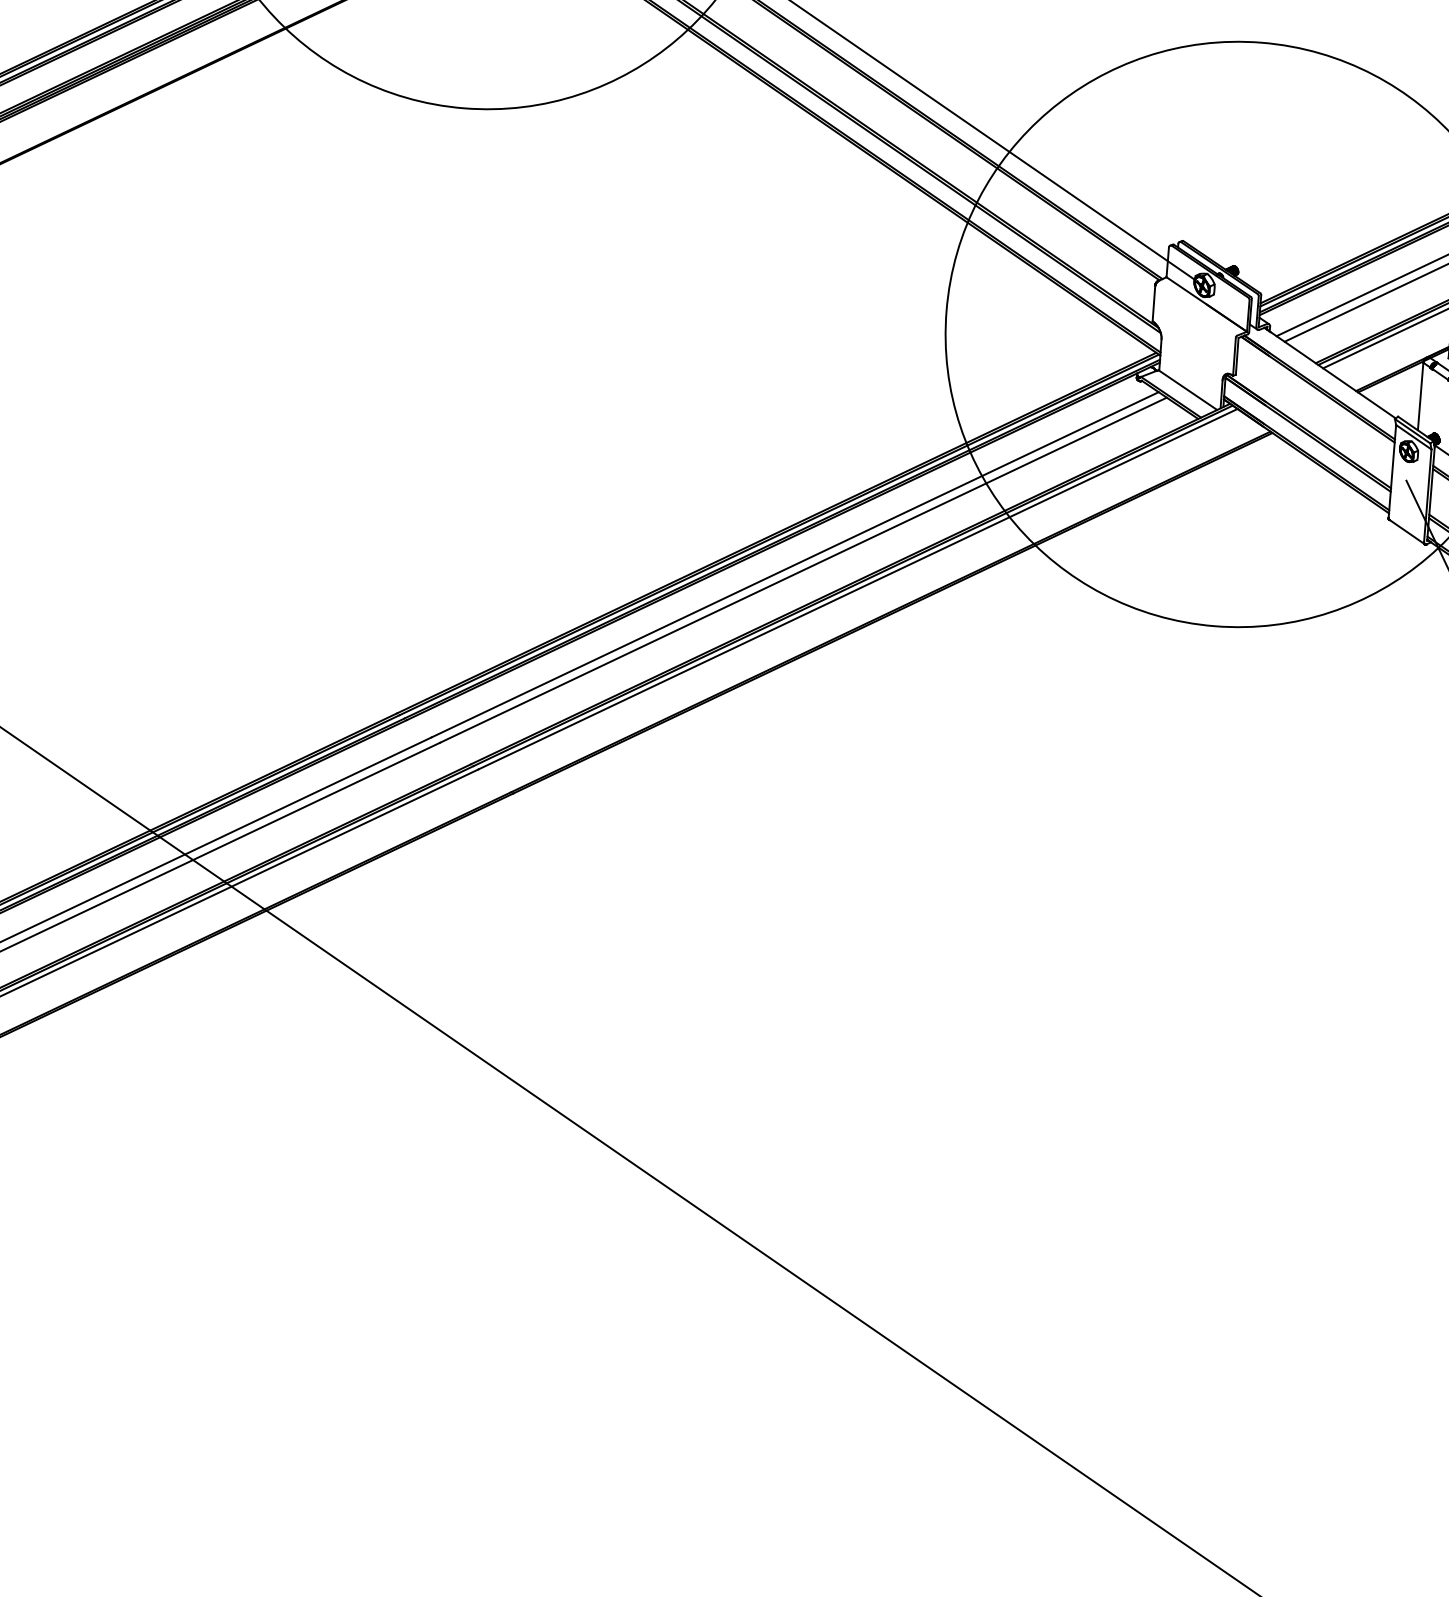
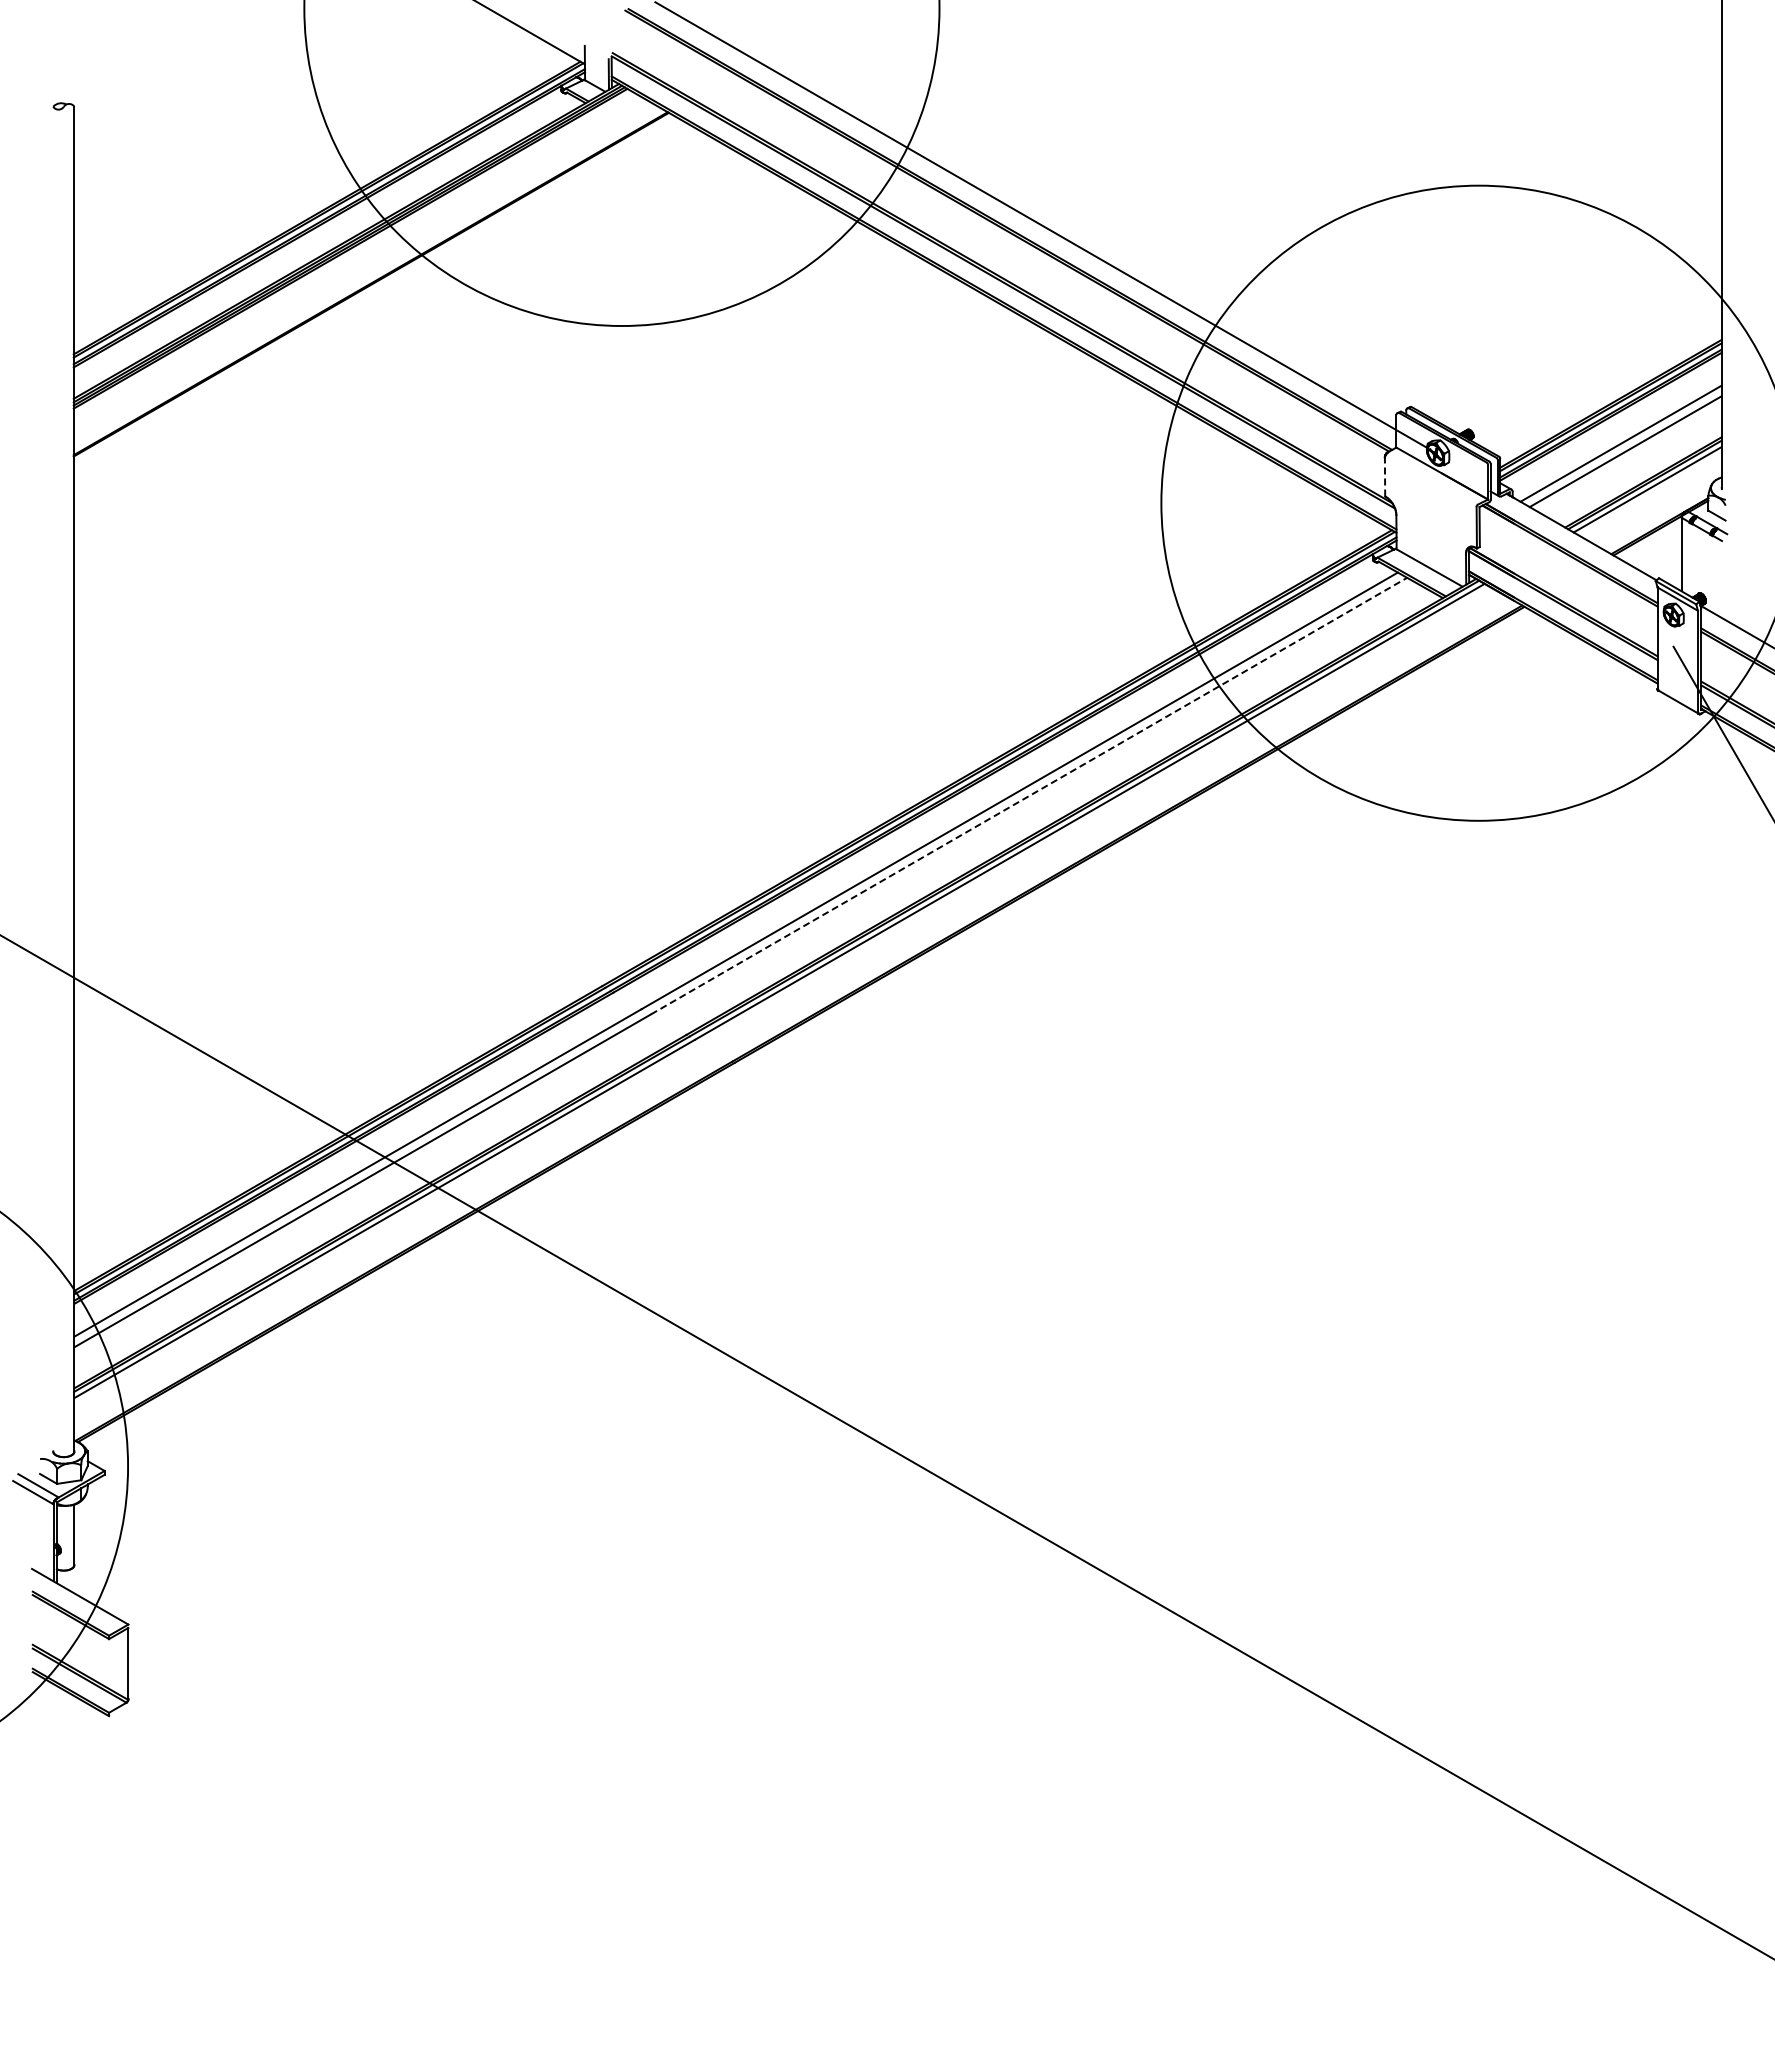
line: (1154, 303) -> (1385, 476), solid -> dashed
line: (803, 570) -> (1029, 796), solid -> dashed

